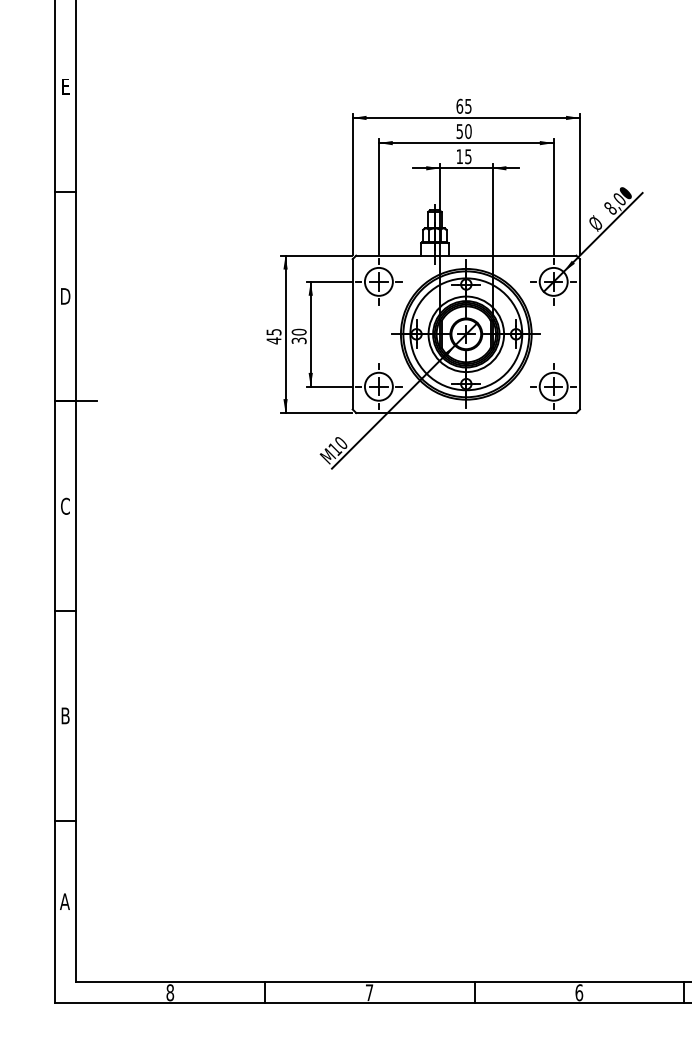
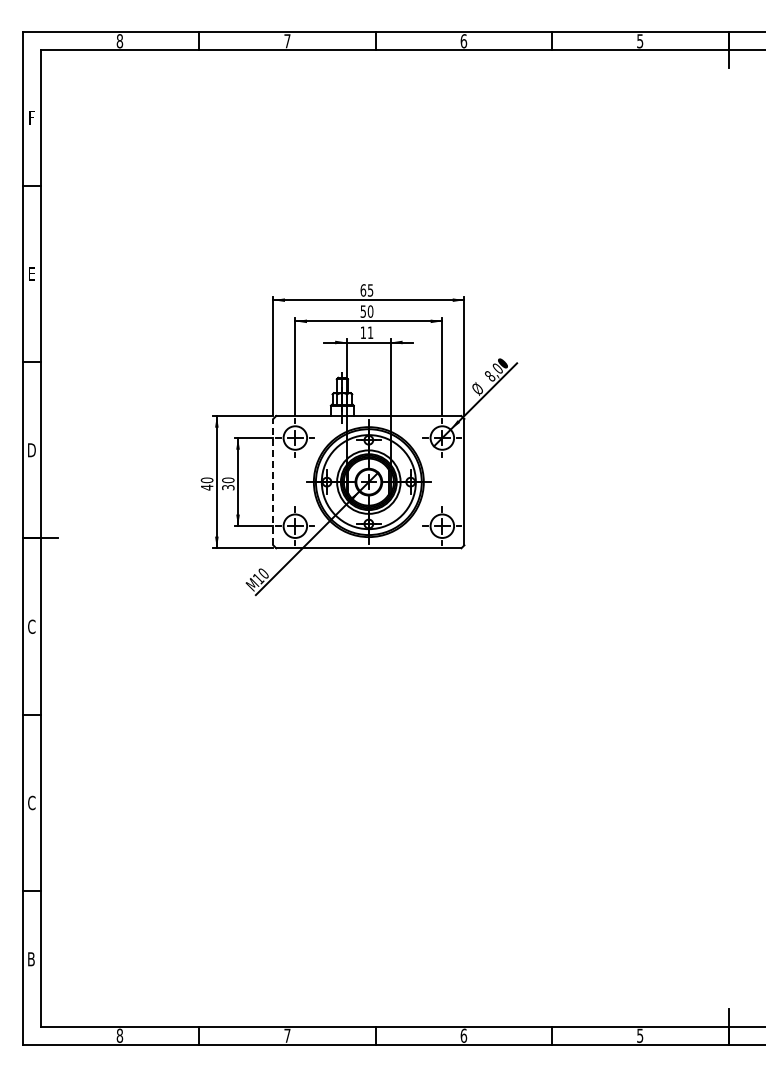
text: (468, 156) -> (370, 332), 15 -> 11
text: (273, 332) -> (206, 480), 45 -> 40
line: (352, 333) -> (273, 481), solid -> dashed
text: (65, 715) -> (31, 802), B -> C
text: (65, 902) -> (31, 959), A -> B

